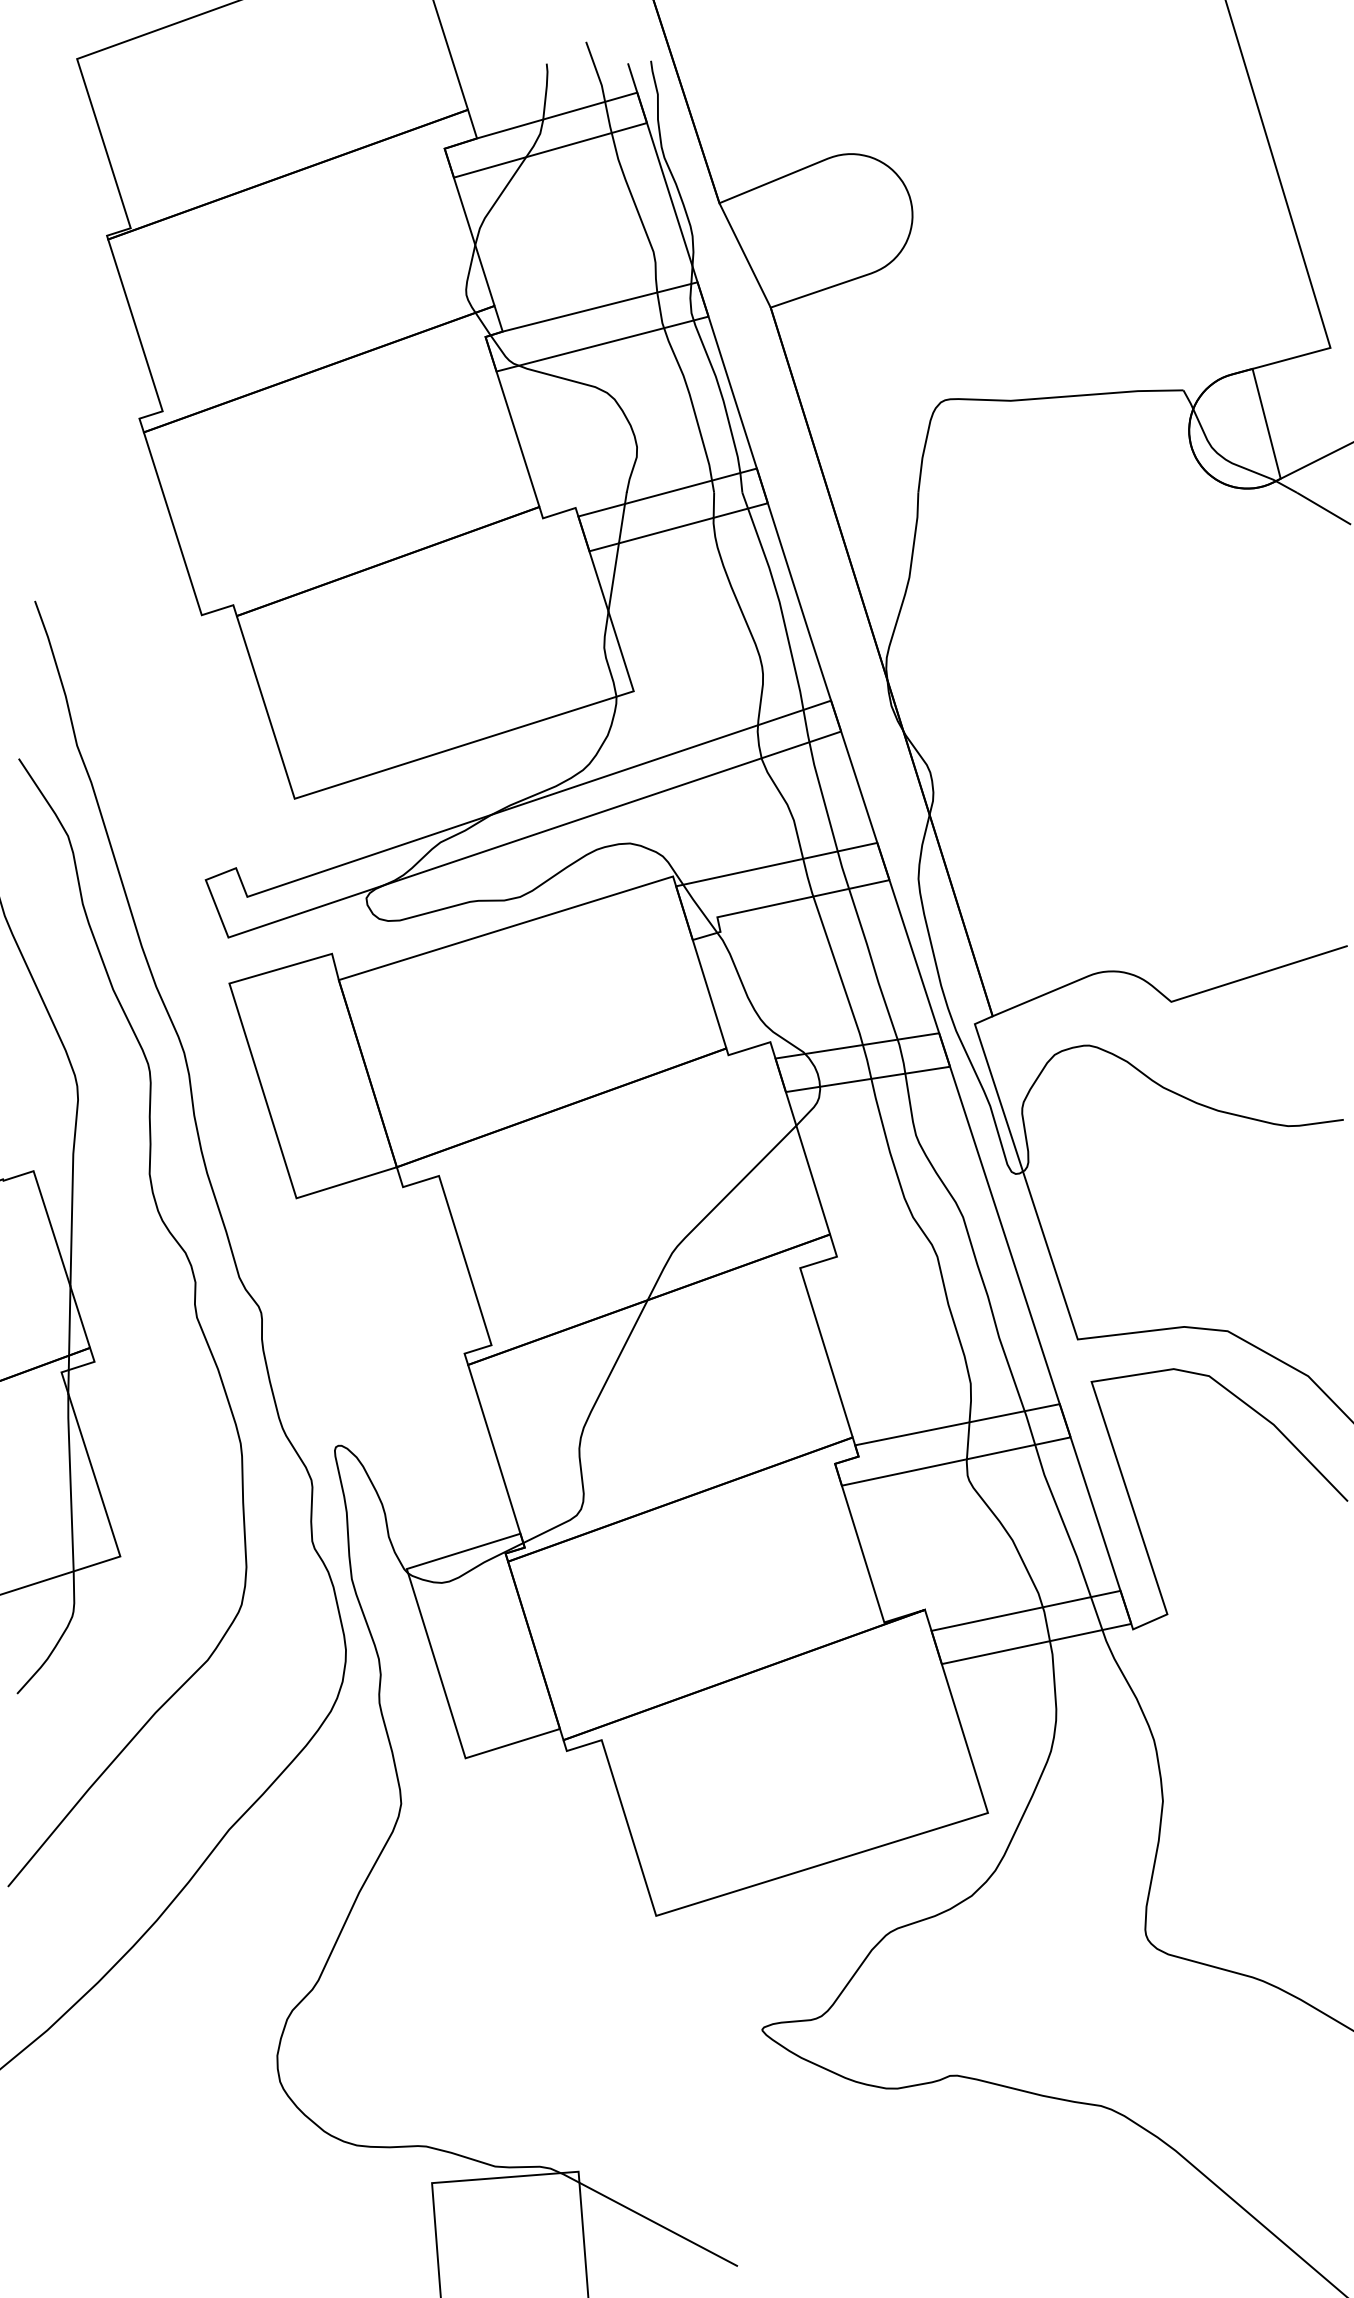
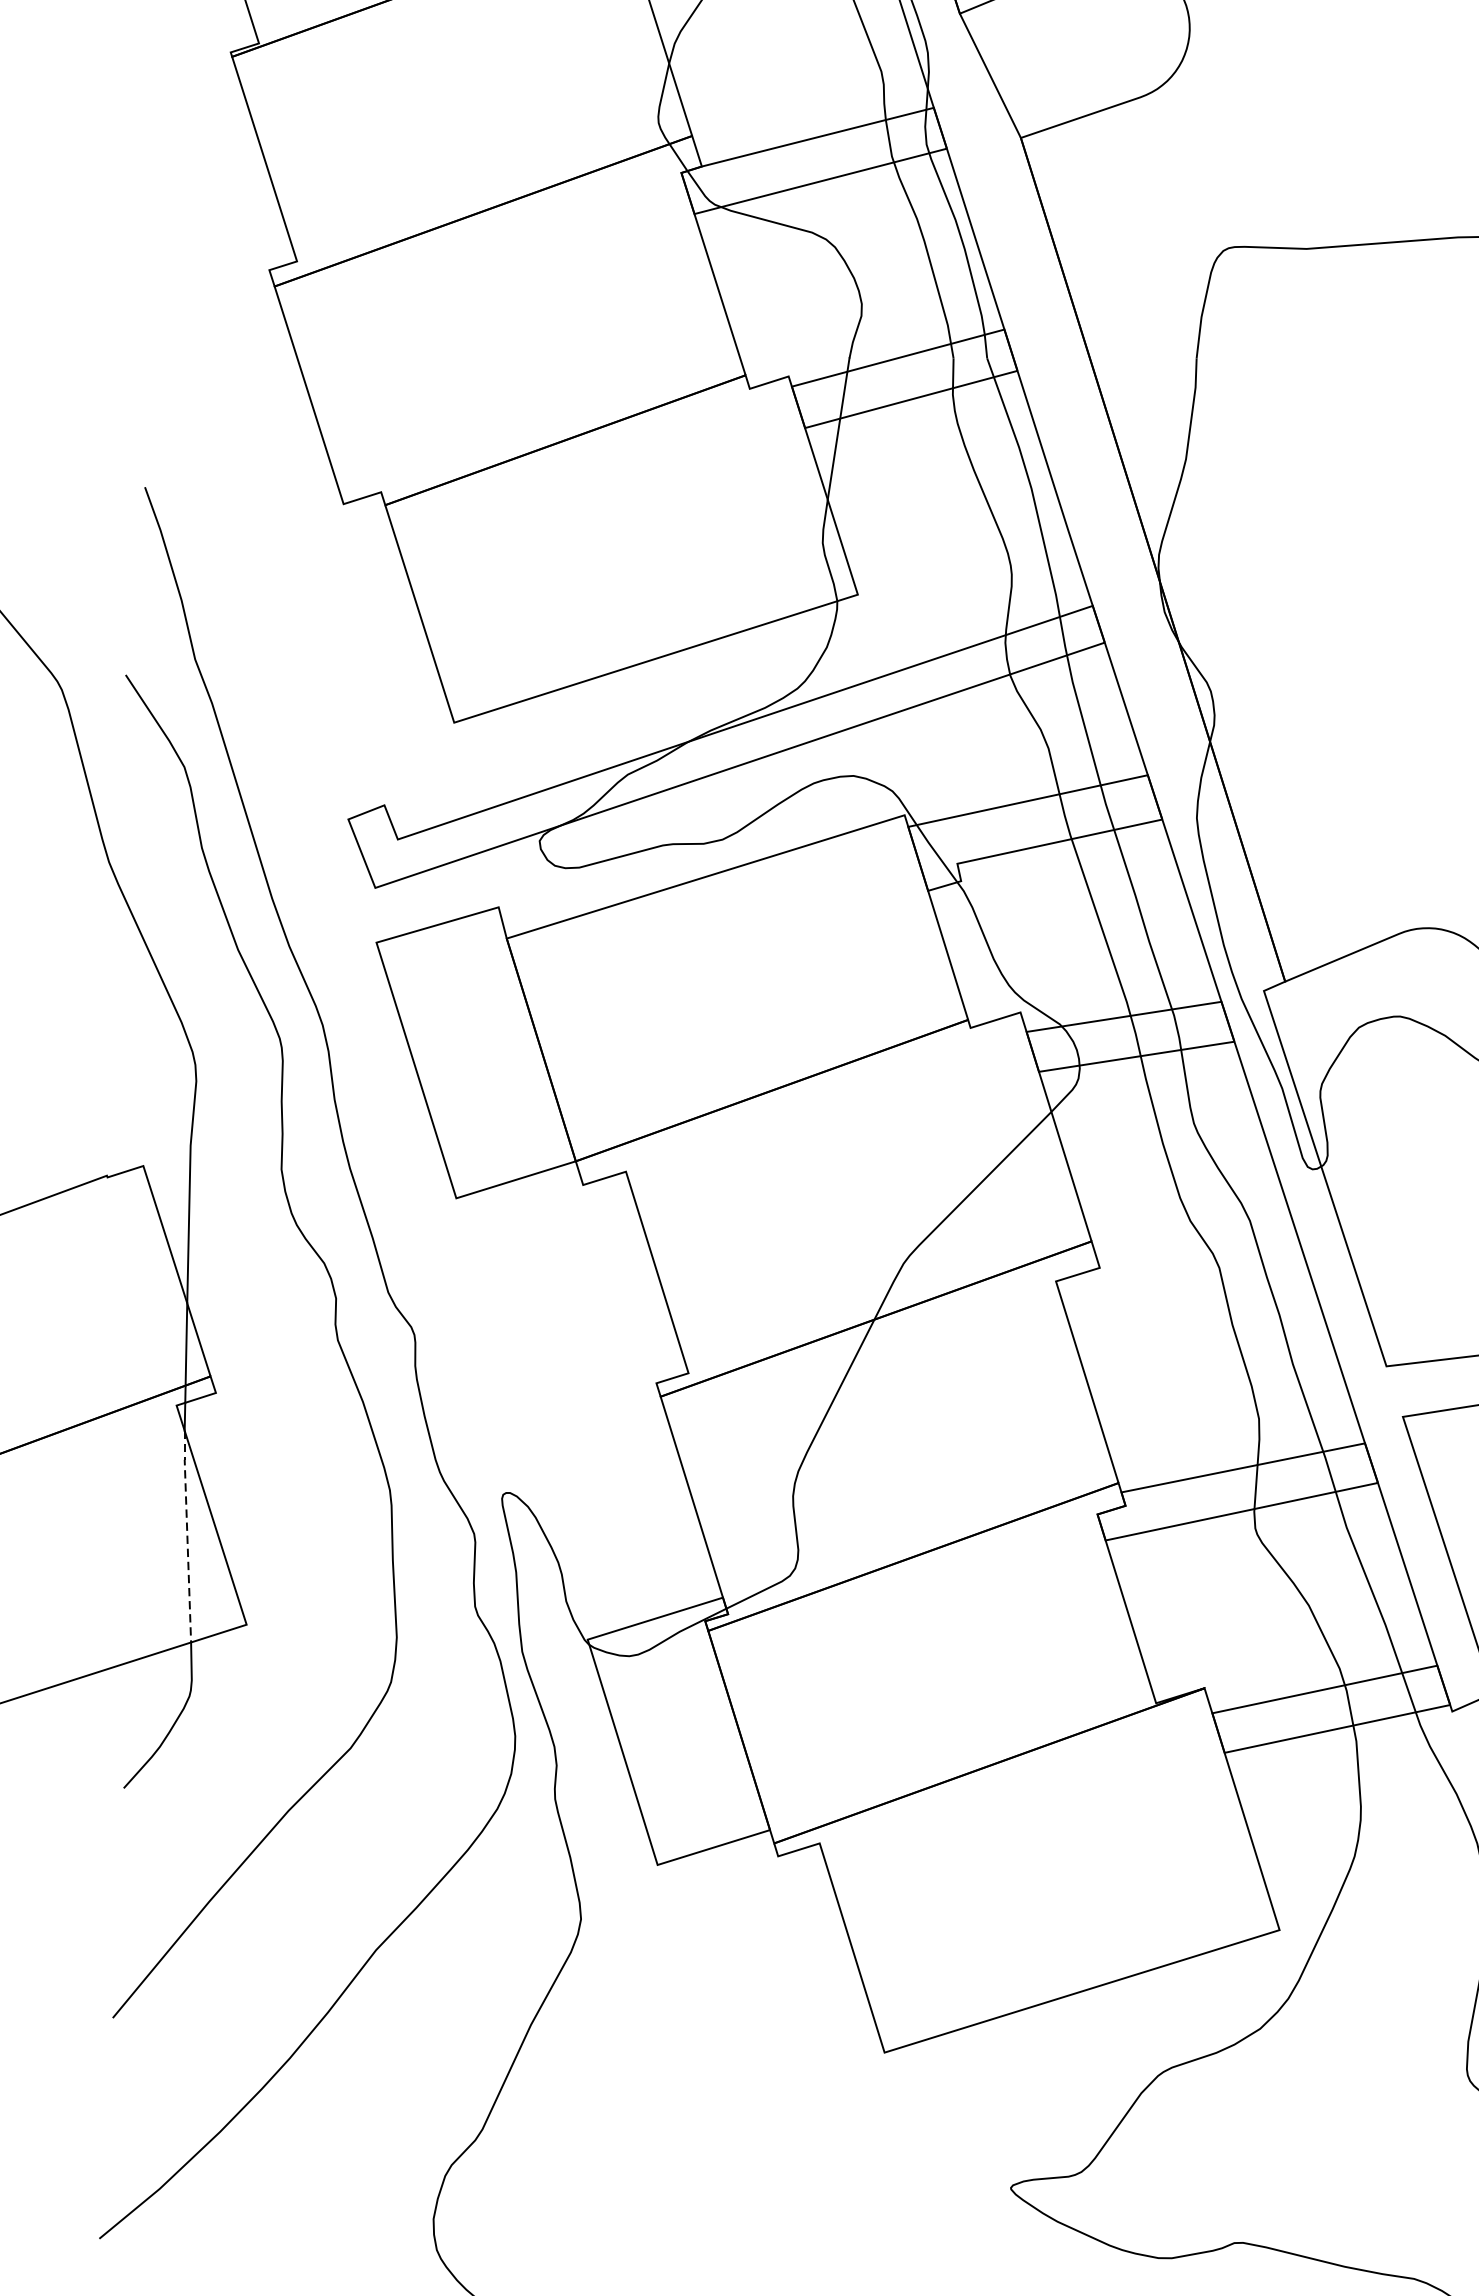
line: (70, 1481) -> (187, 1535), solid -> dashed

